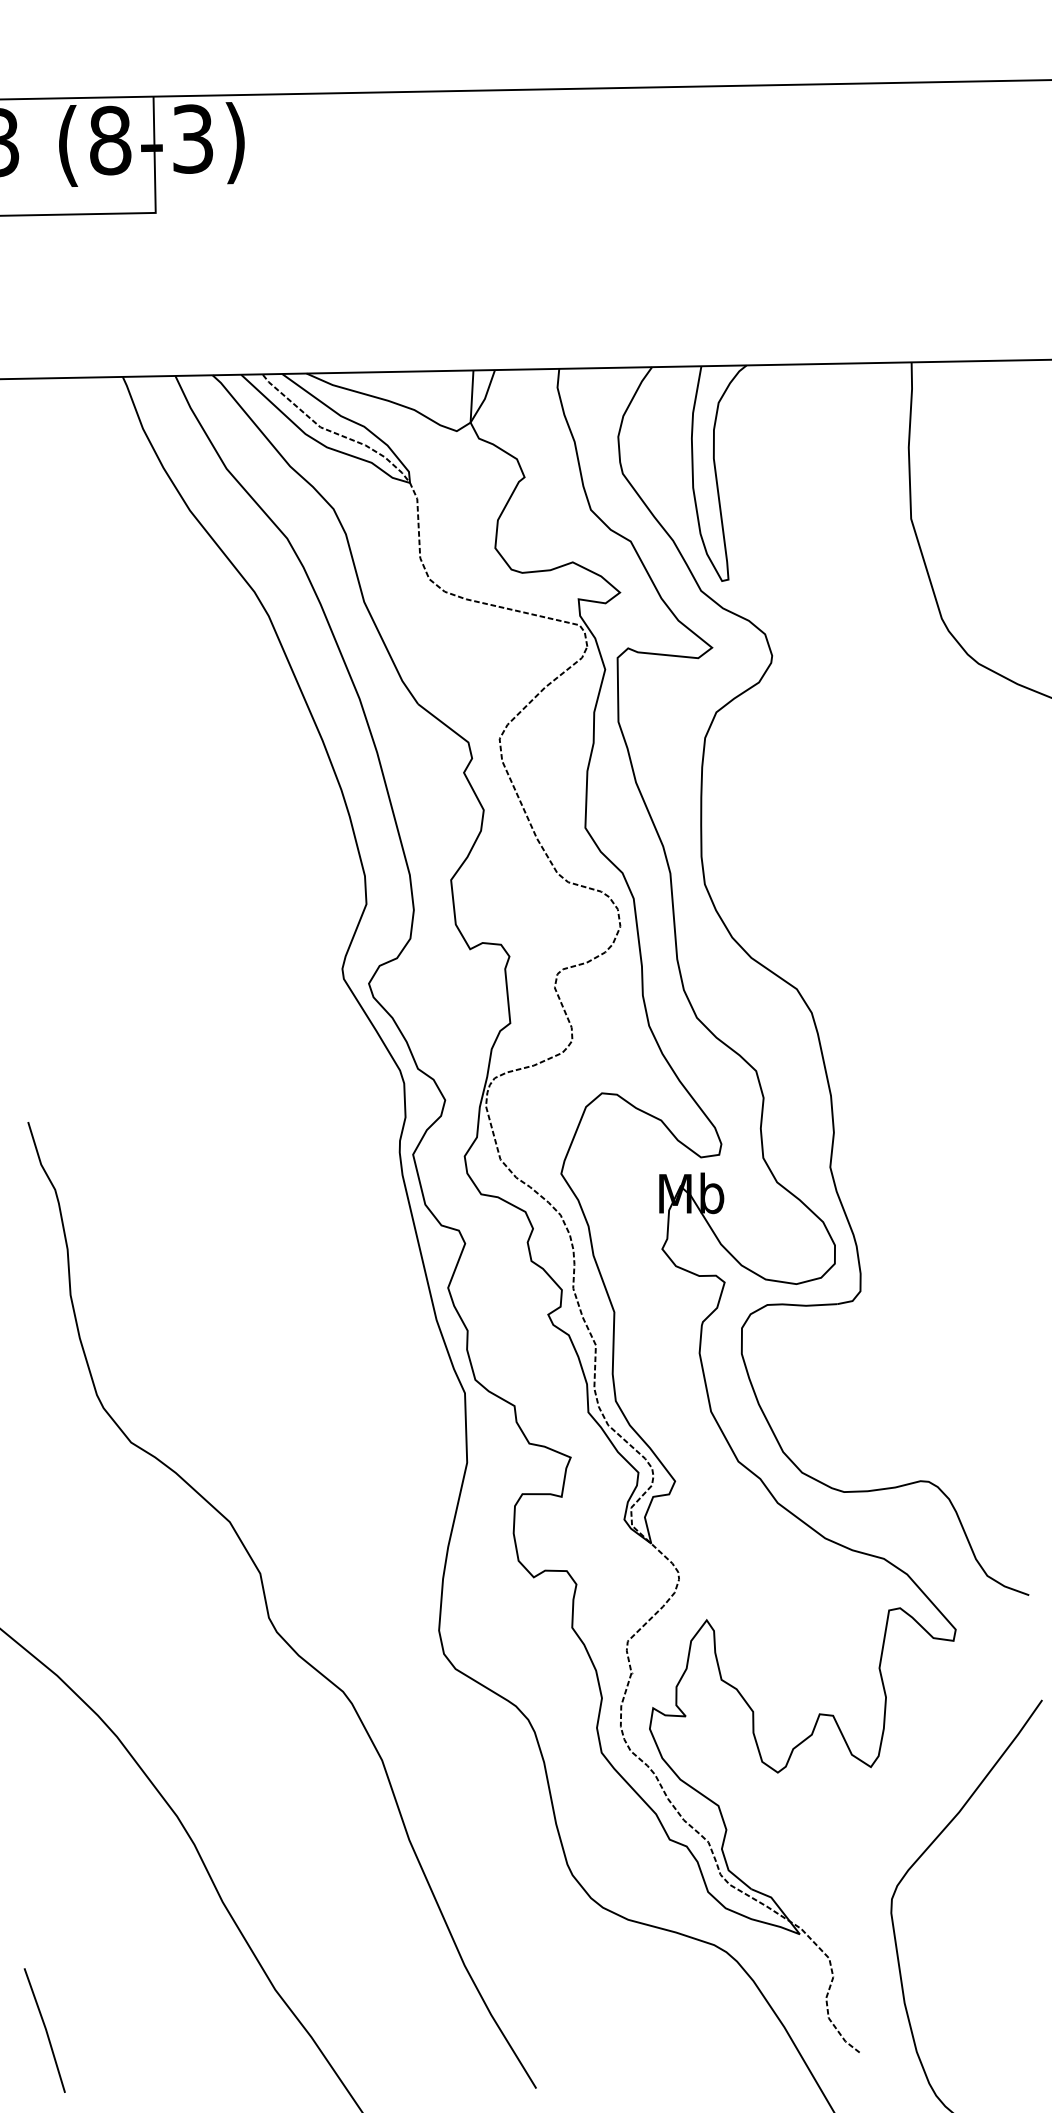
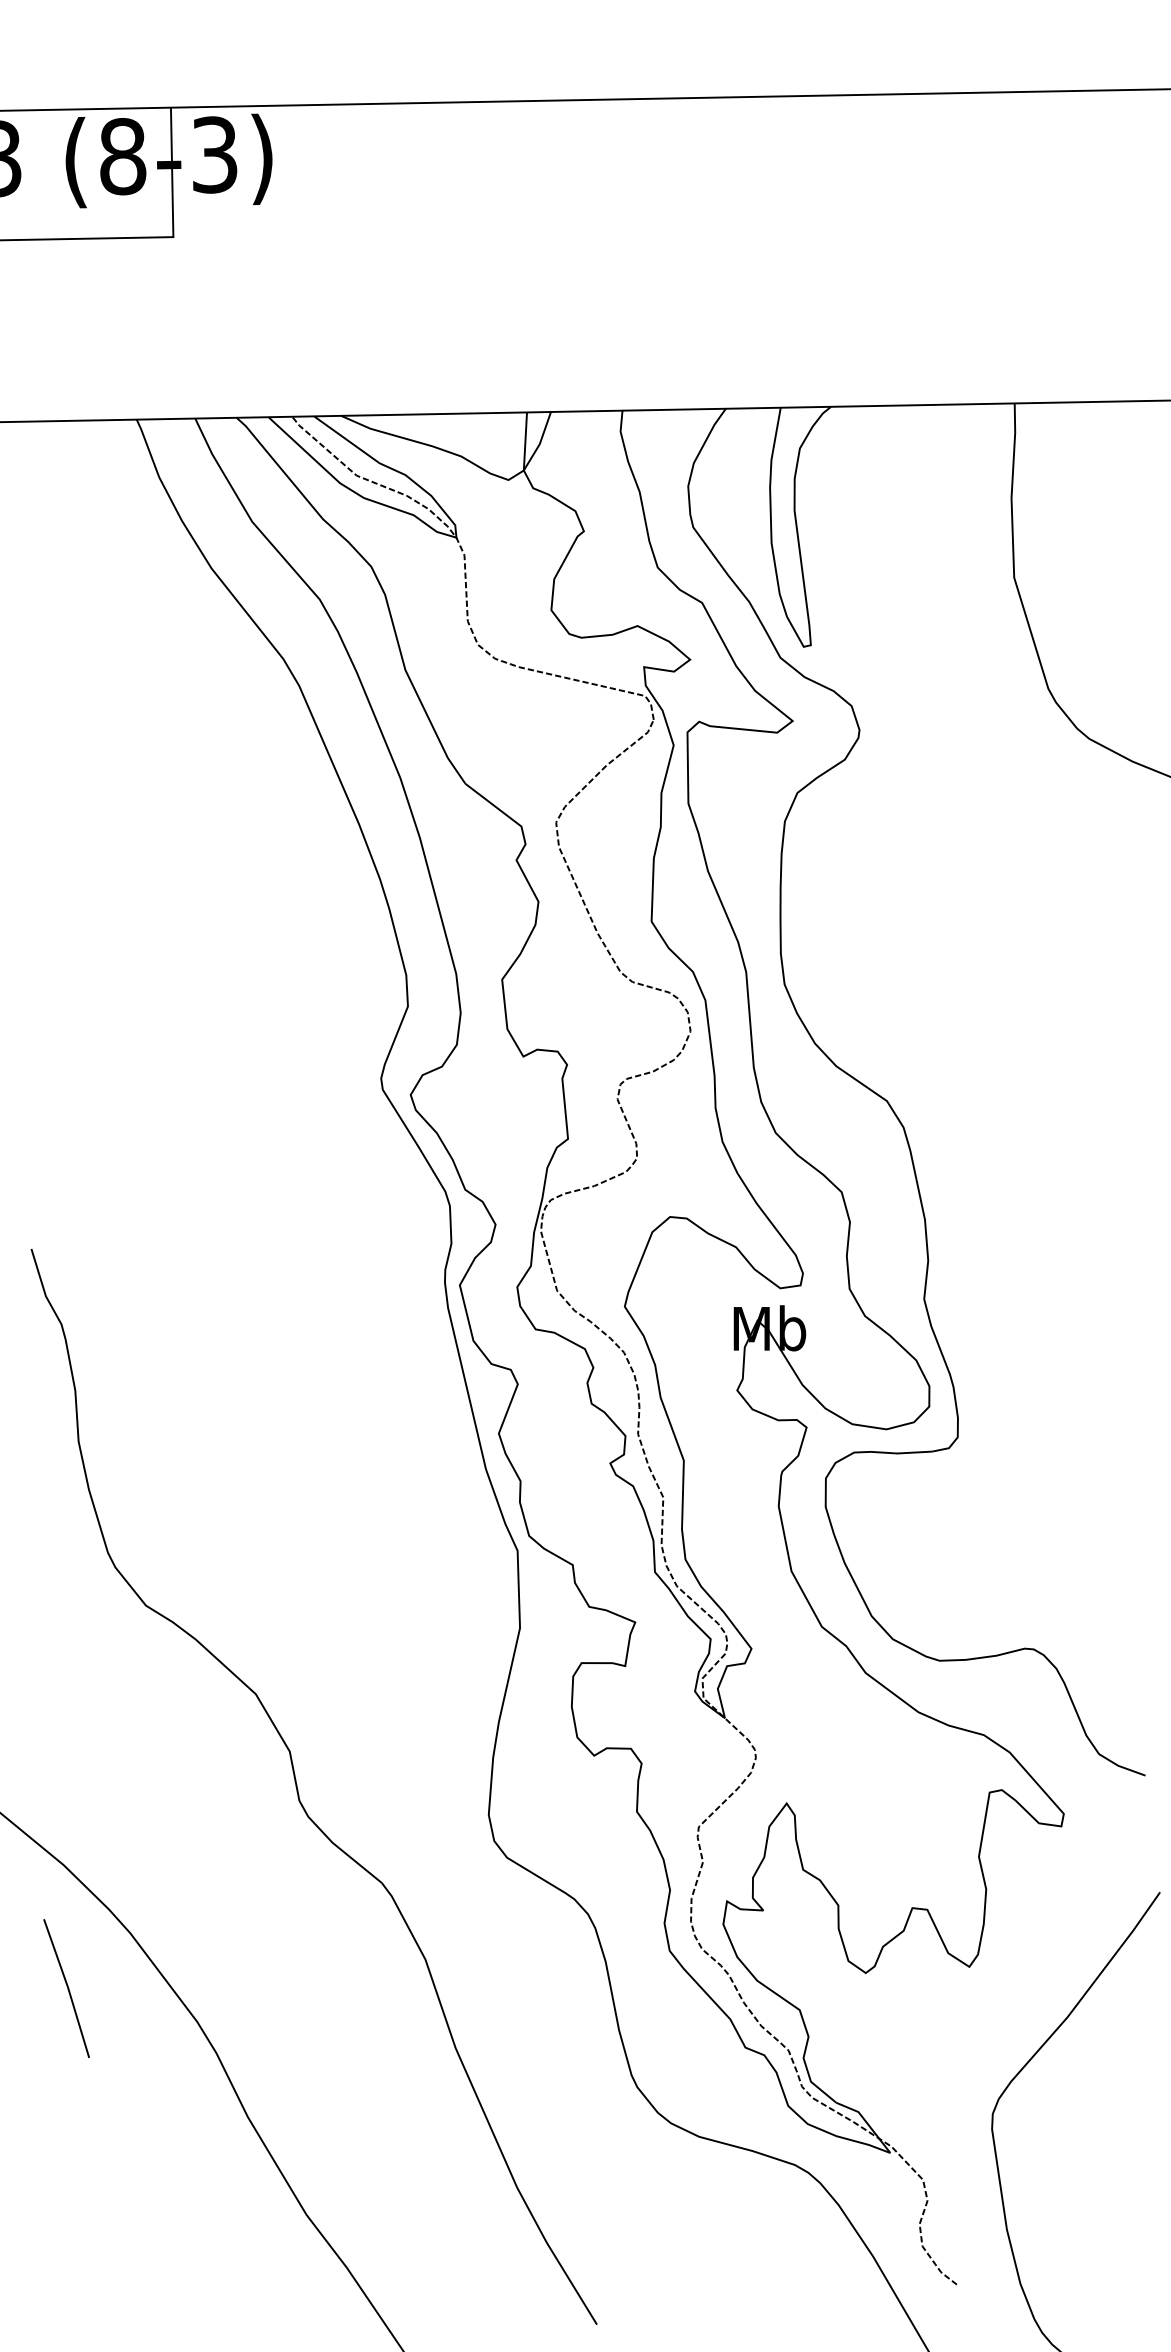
line: (45, 2030) -> (67, 1988), moved

